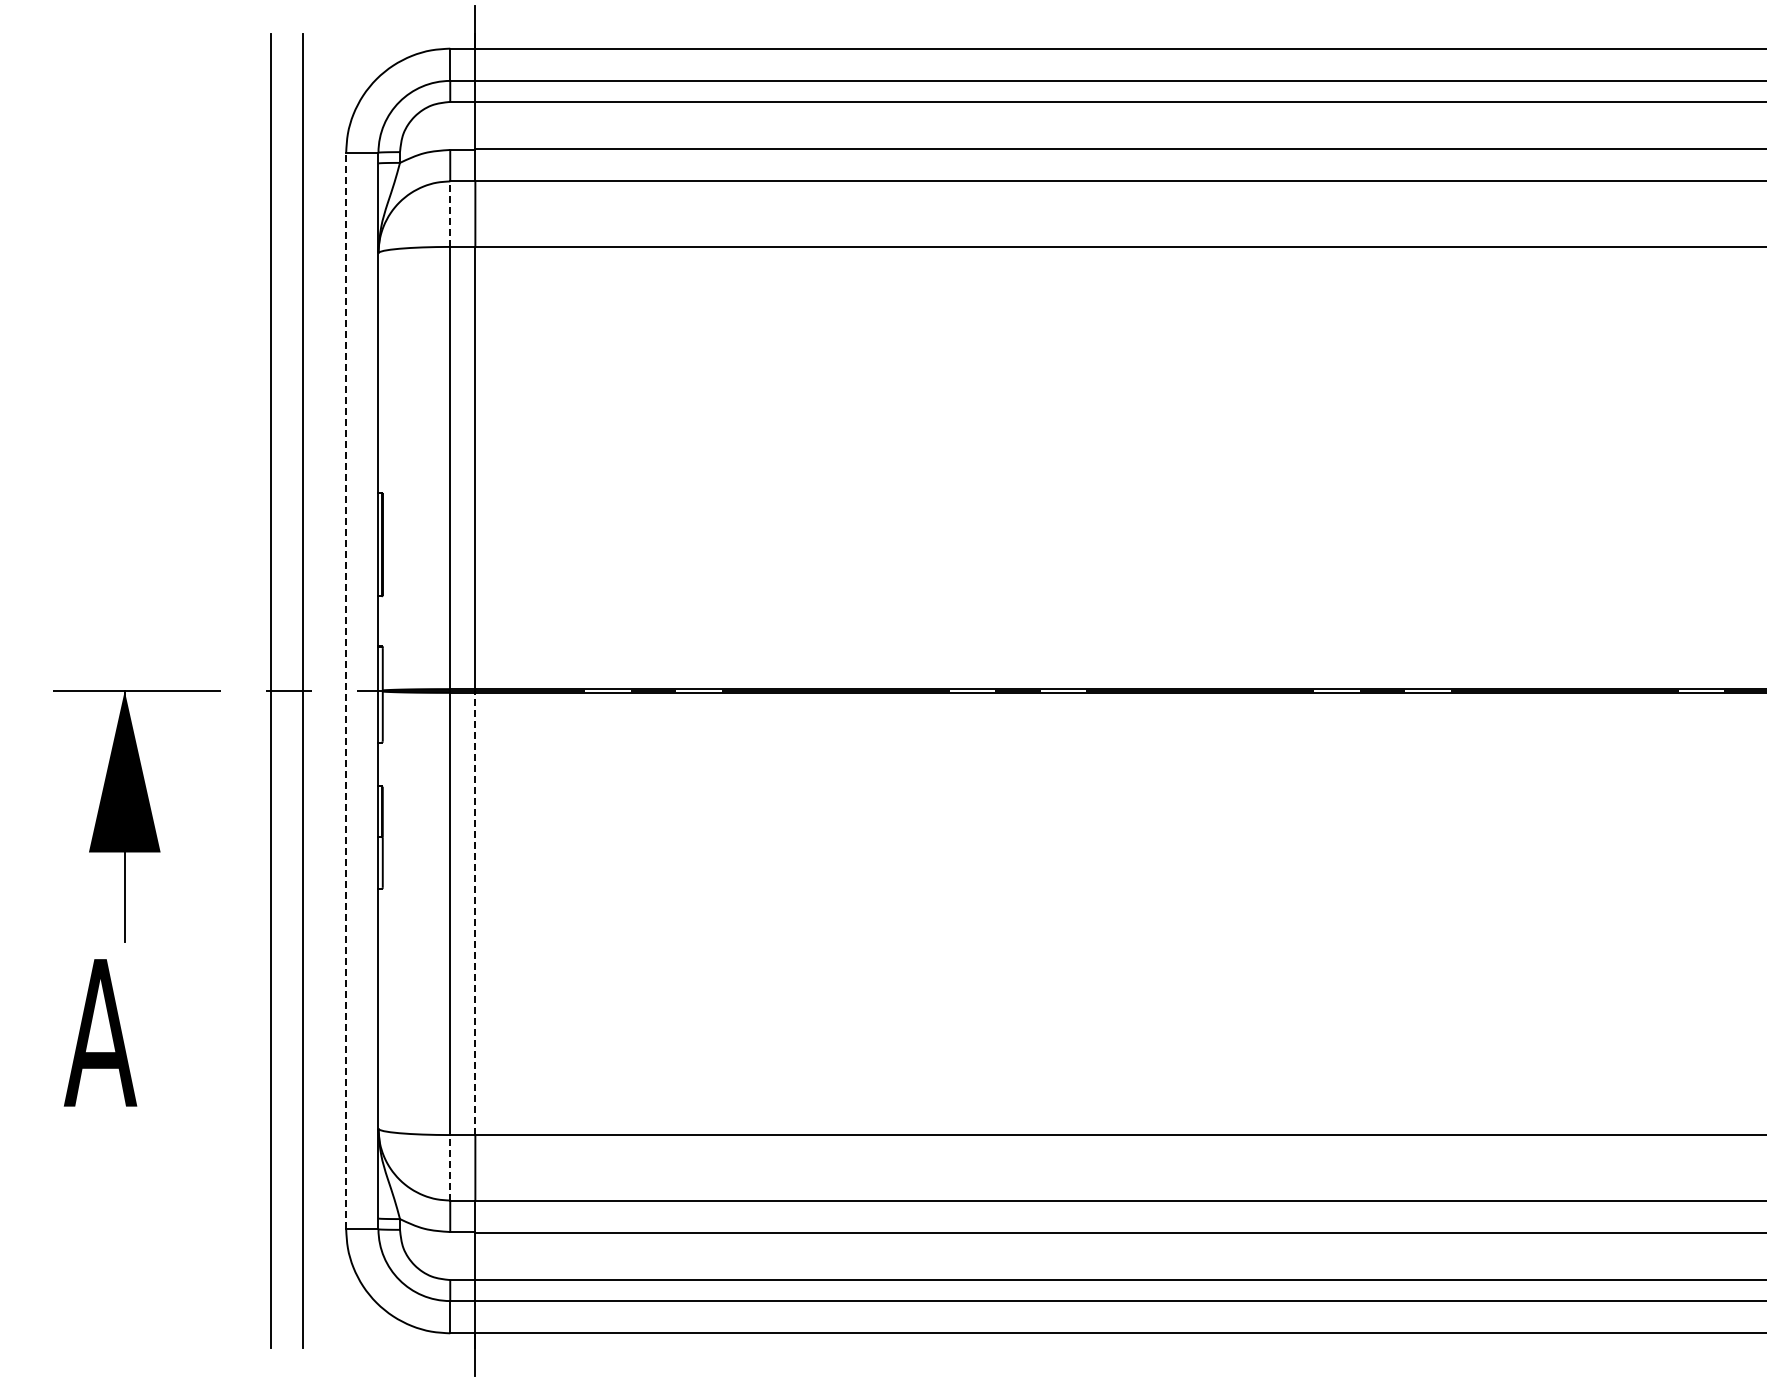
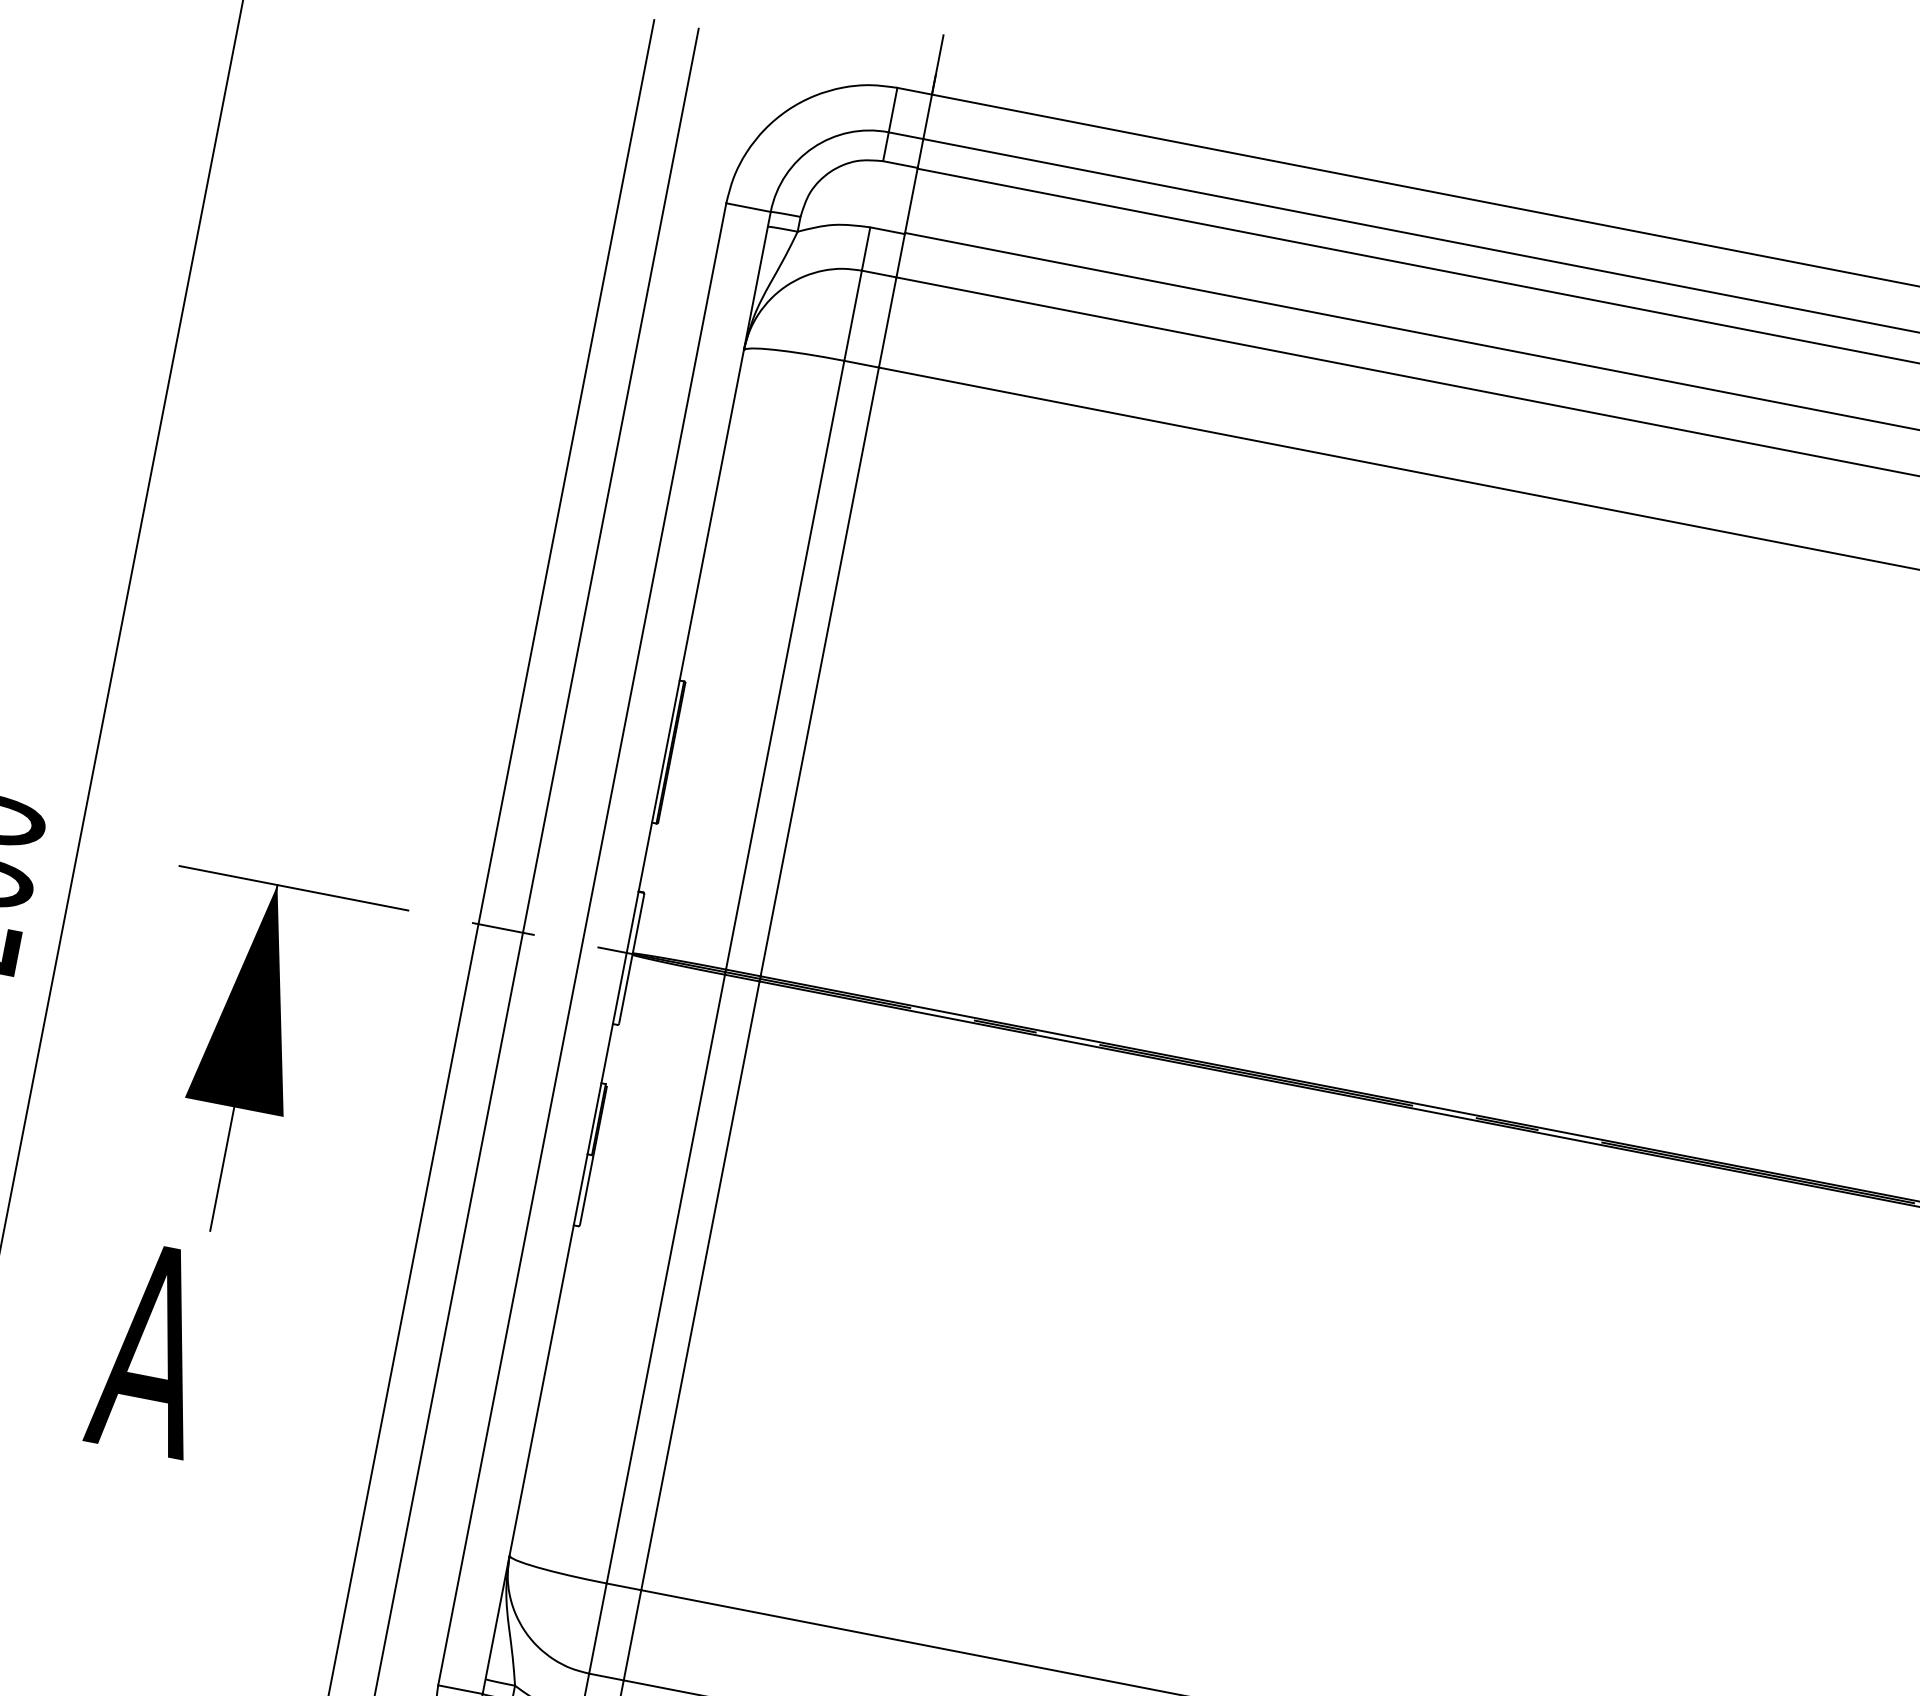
line: (450, 214) -> (853, 316), dashed -> solid
line: (346, 690) -> (582, 943), dashed -> solid
line: (475, 913) -> (700, 1285), dashed -> solid
line: (450, 1167) -> (598, 1628), dashed -> solid

